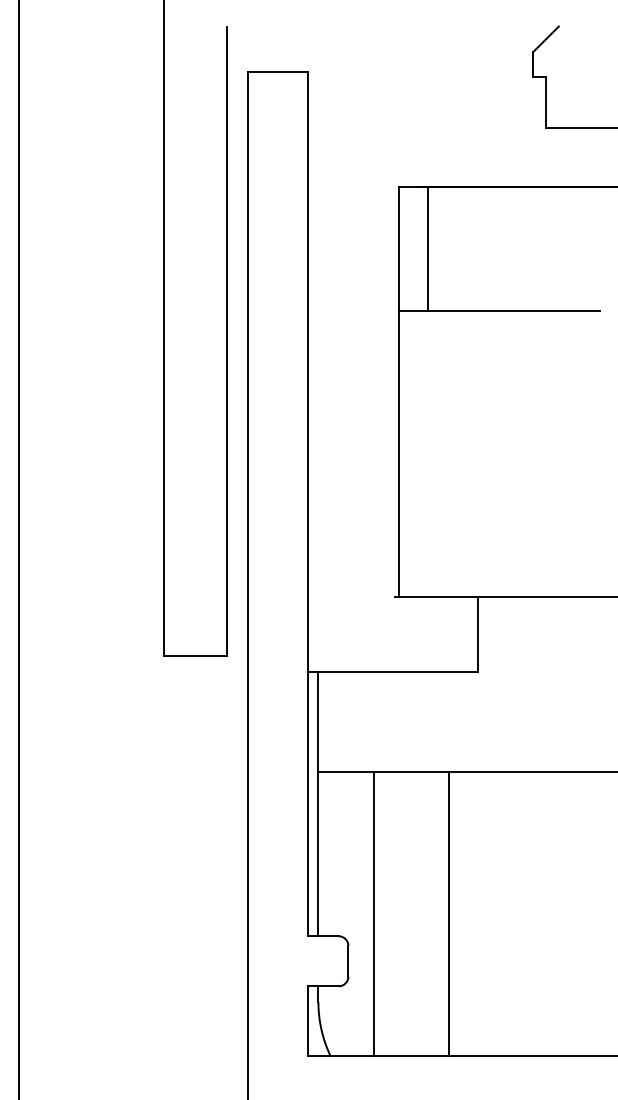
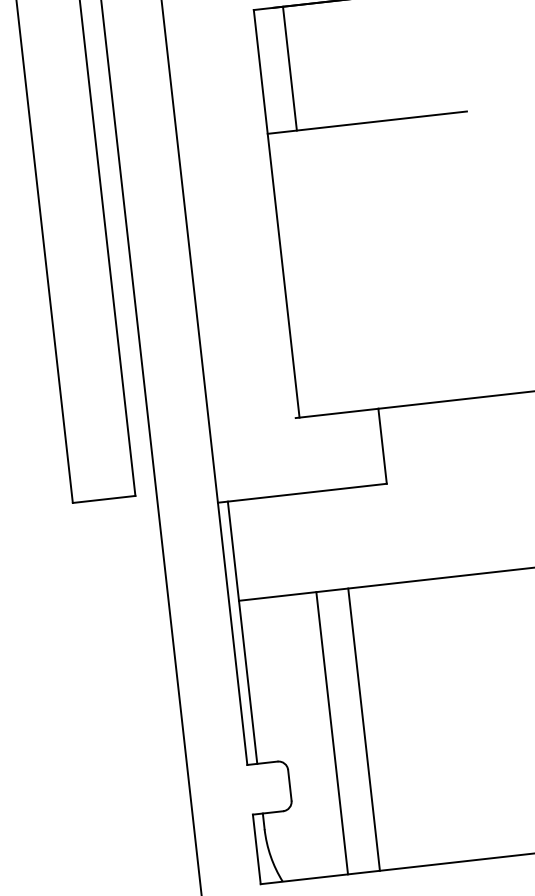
line: (374, 914) -> (332, 733), moved
line: (449, 914) -> (364, 729), moved

